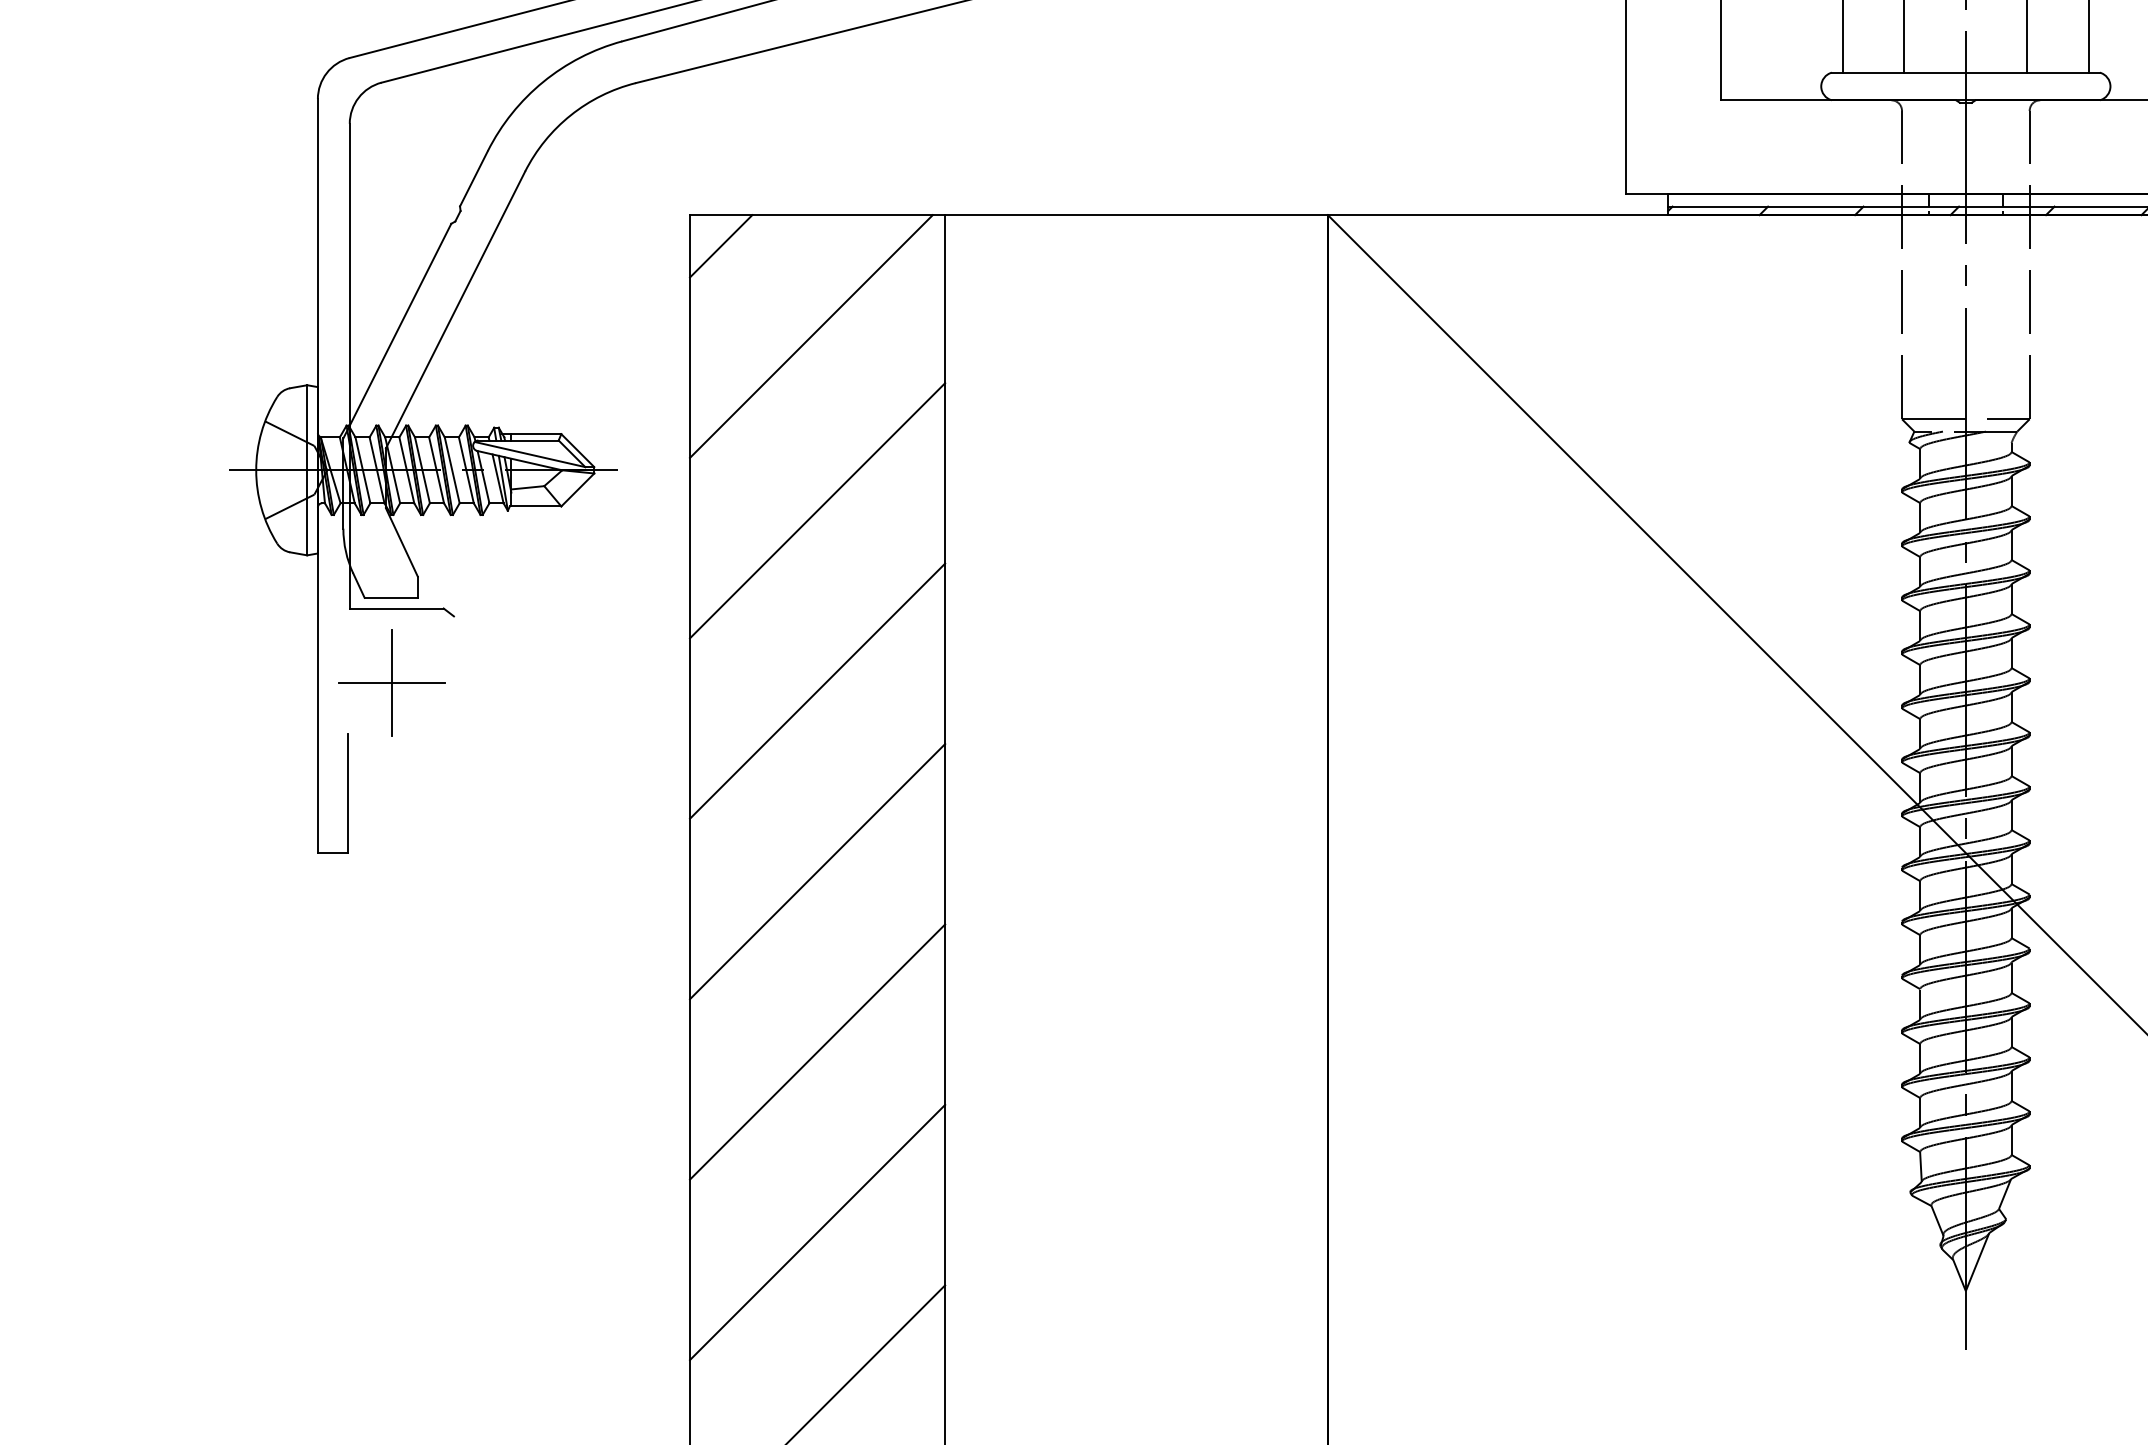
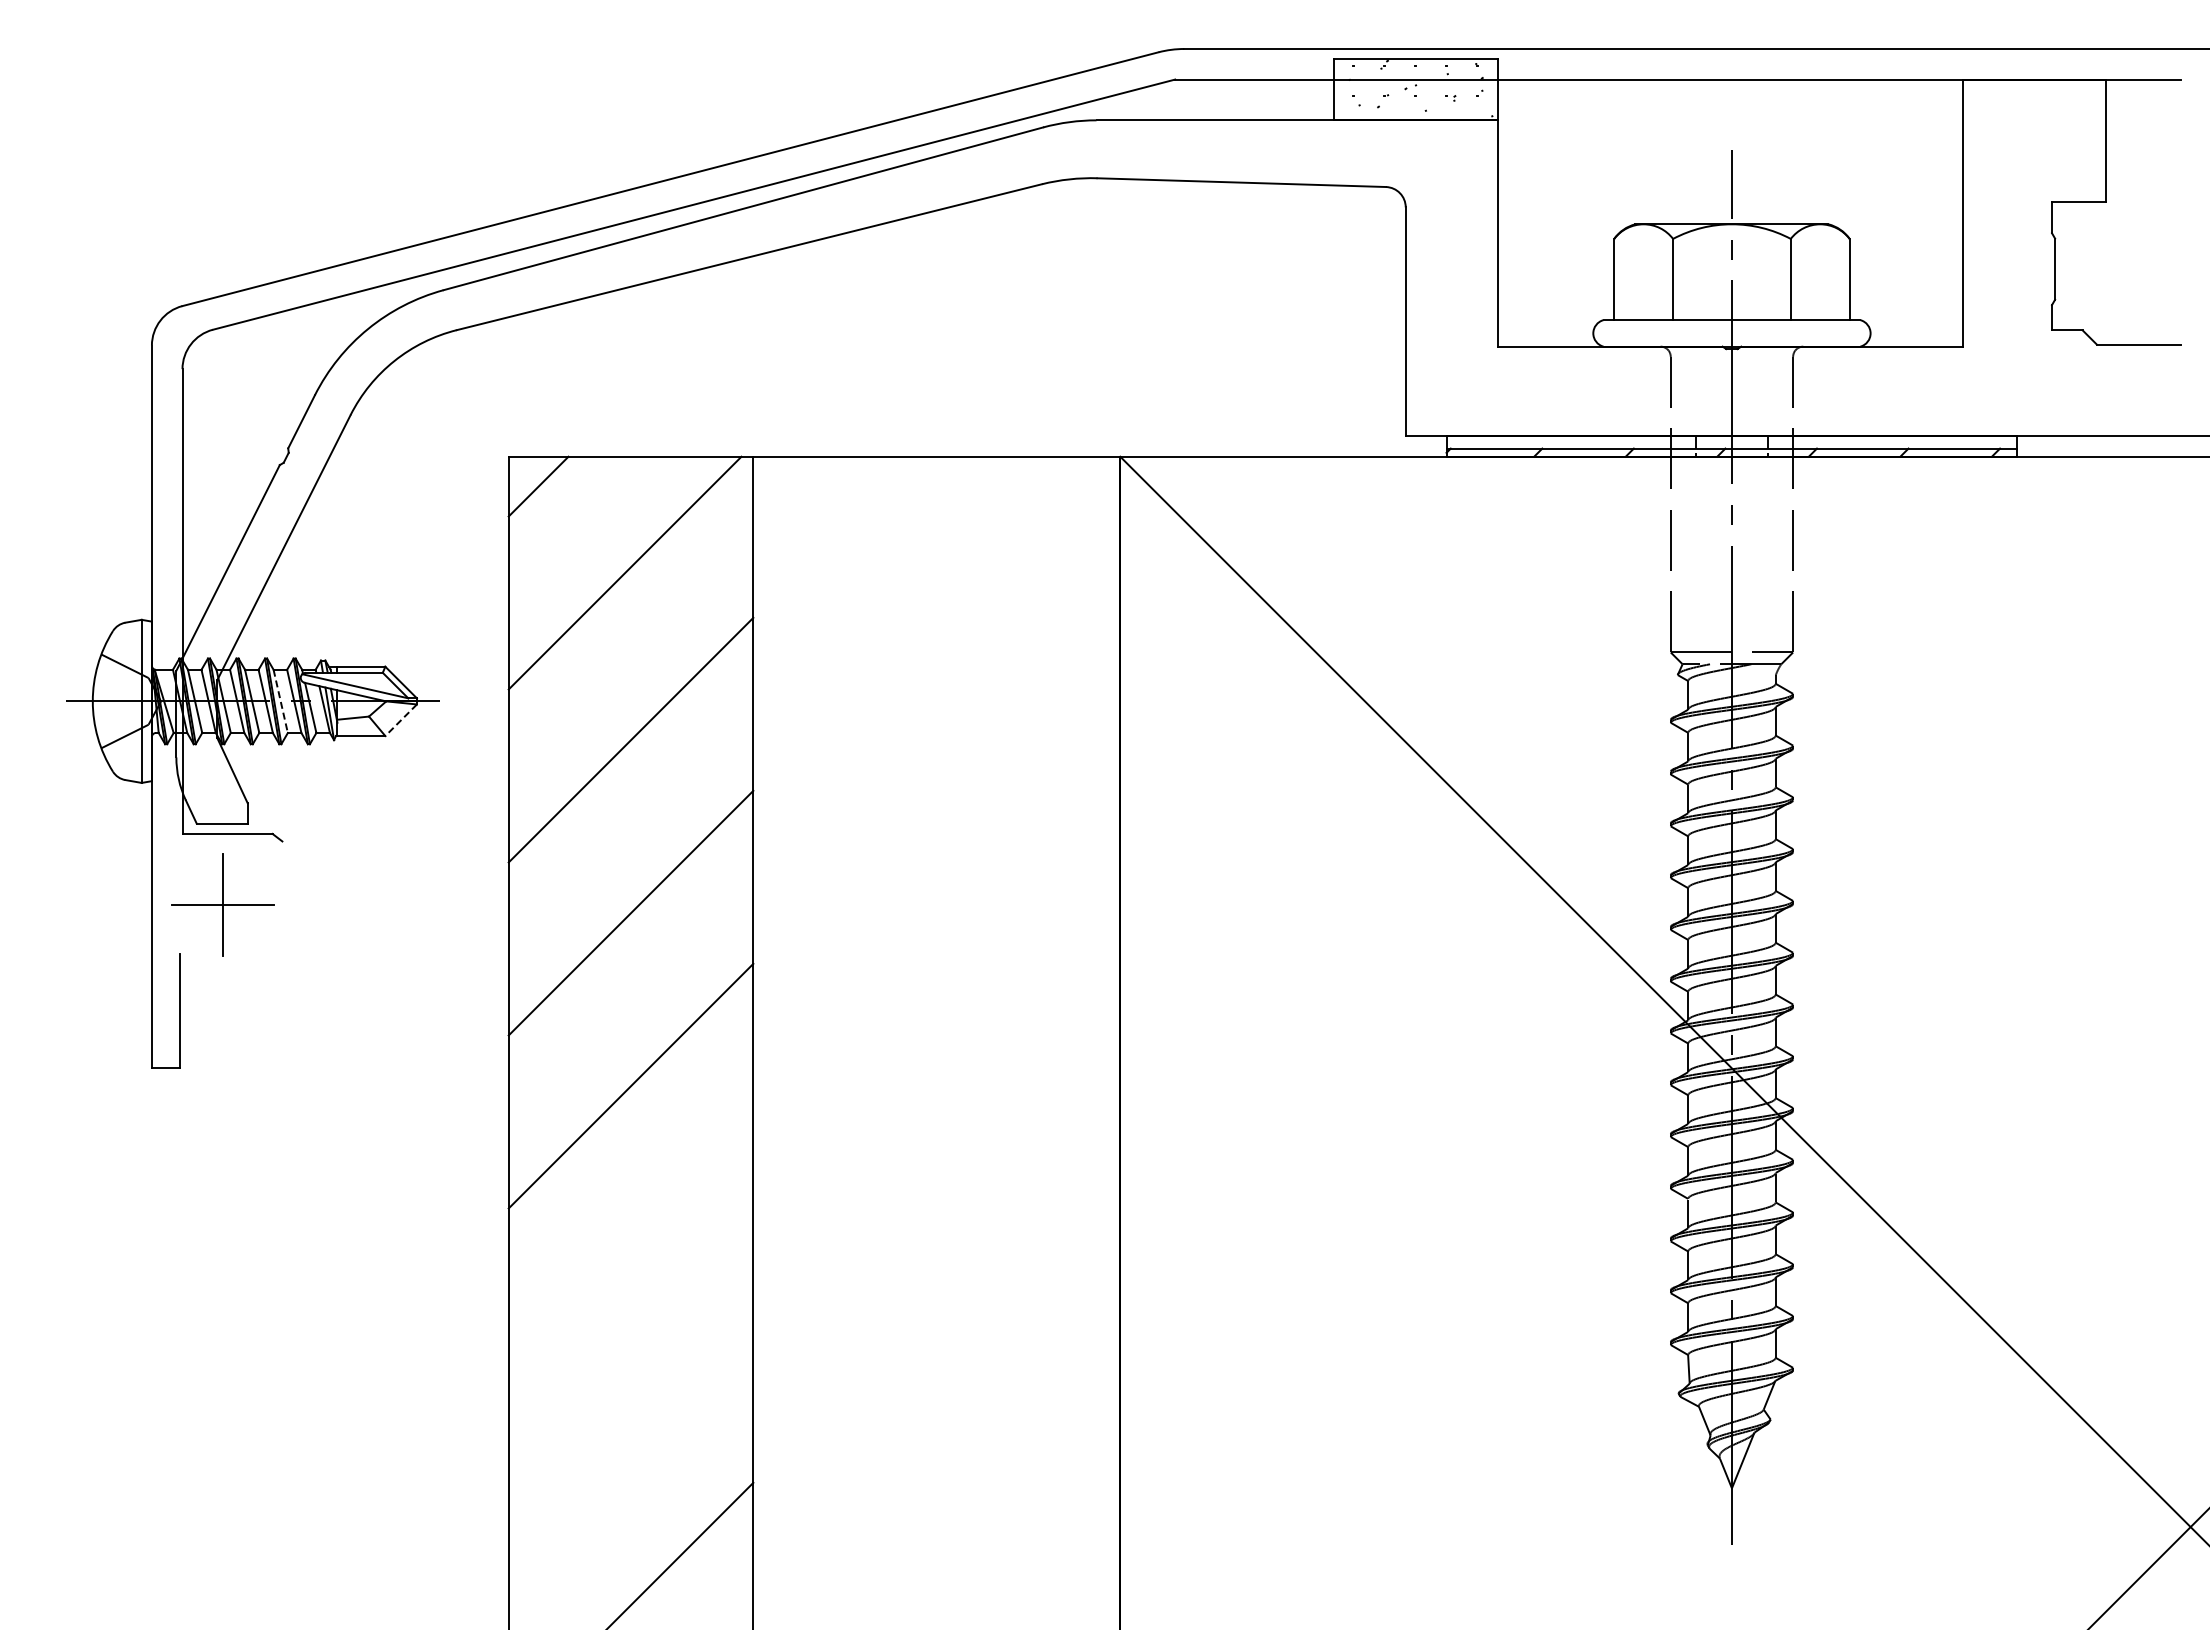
line: (451, 470) -> (280, 701), solid -> dashed
line: (577, 490) -> (400, 720), solid -> dashed
line: (817, 1051) -> (630, 1258), removed
line: (817, 1231) -> (630, 1431), removed

